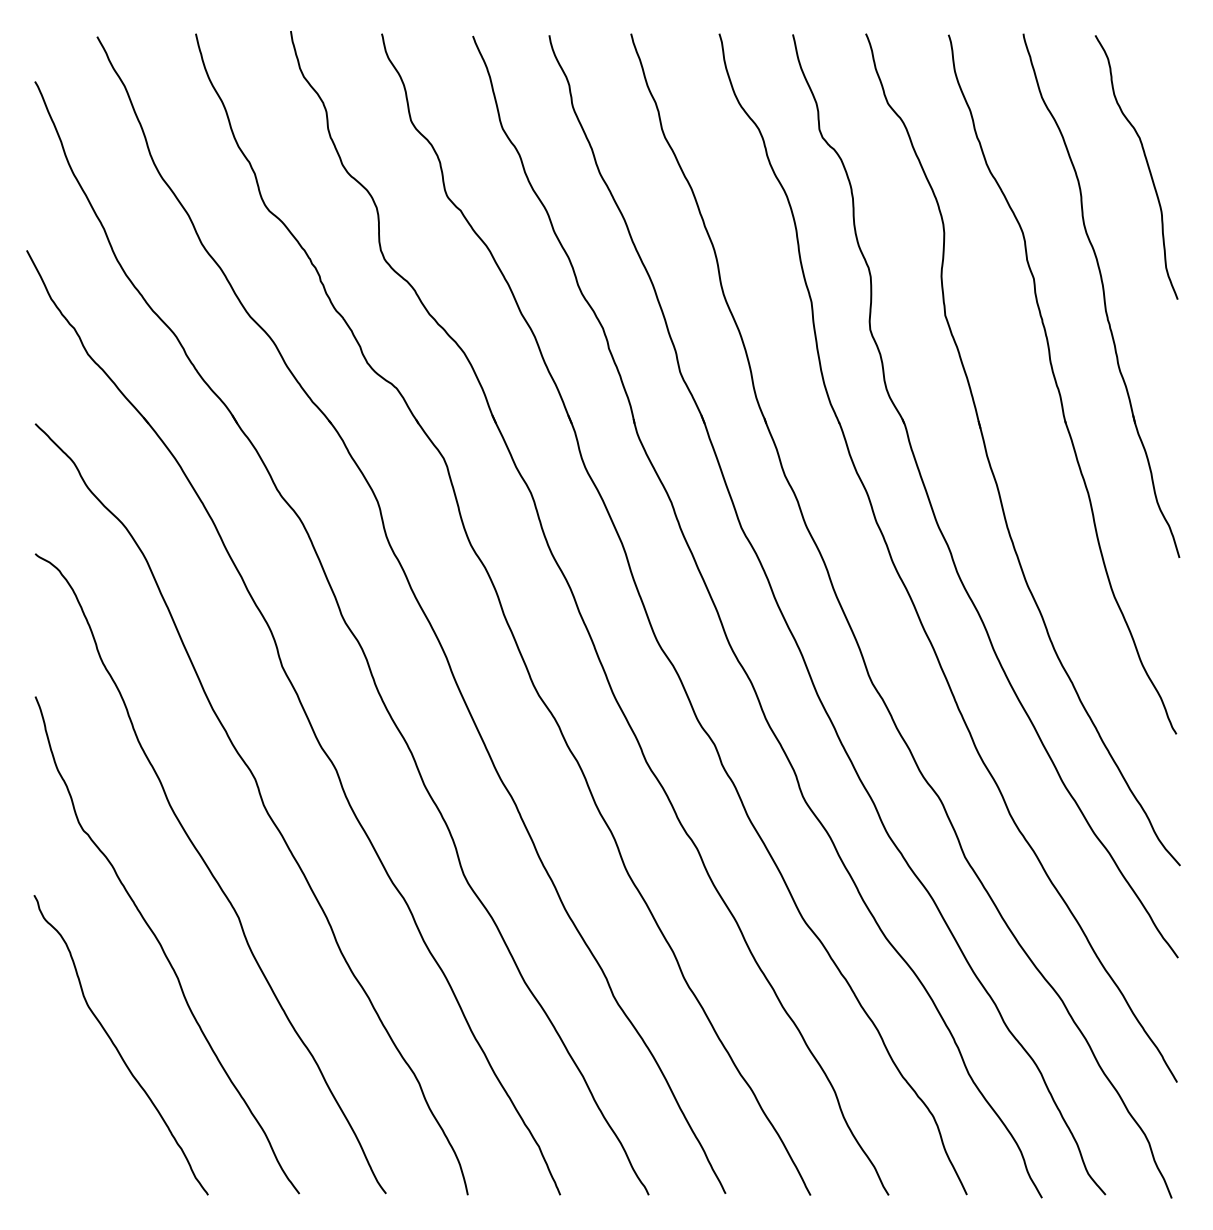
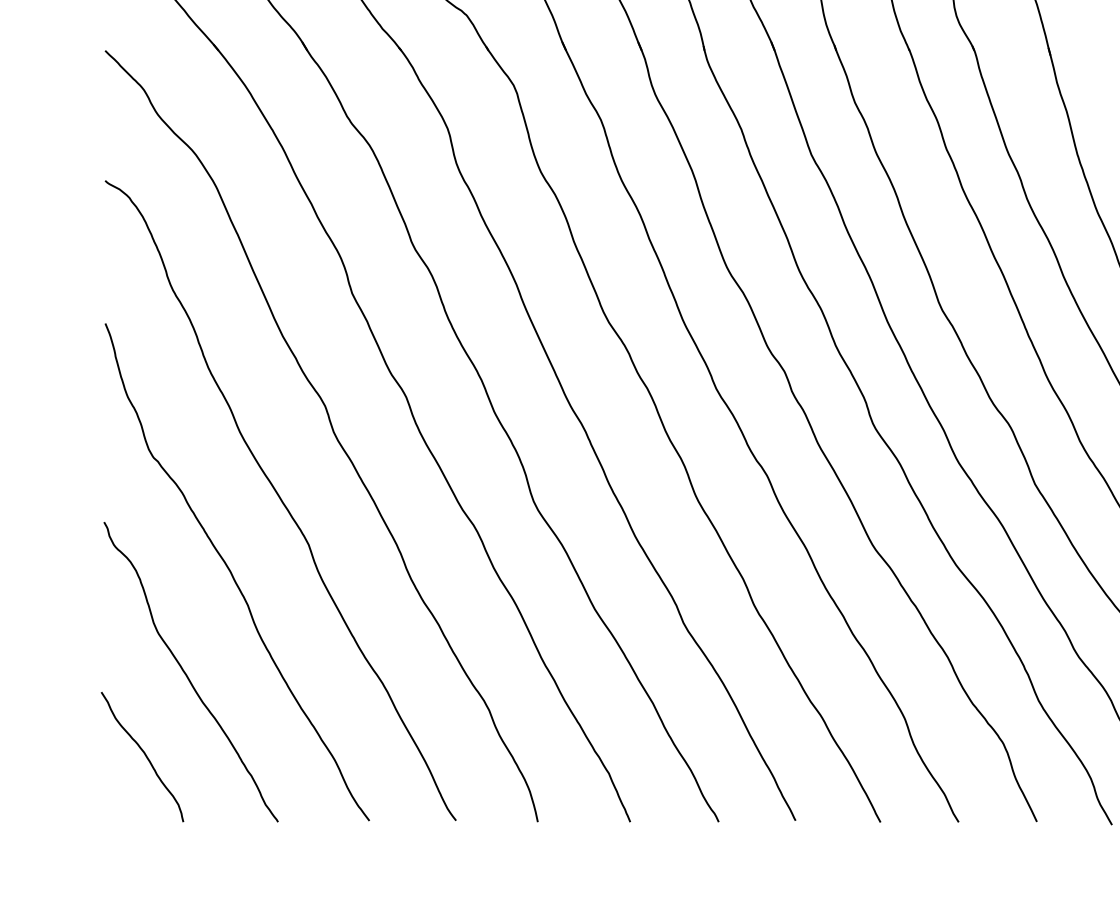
curve: (74, 1128) -> (144, 755), added

